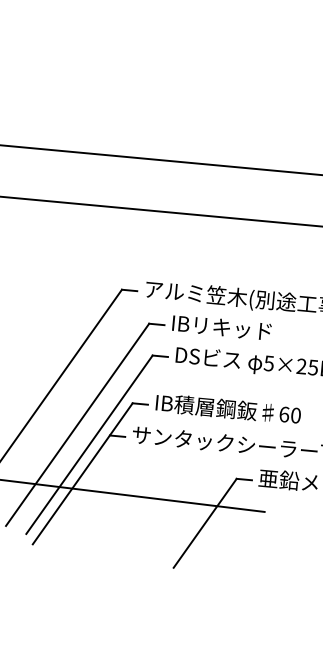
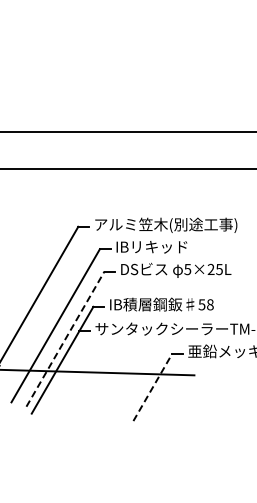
text: (289, 414) -> (205, 304), 60 -> 58
line: (89, 443) -> (65, 338), solid -> dashed
line: (204, 523) -> (152, 387), solid -> dashed

